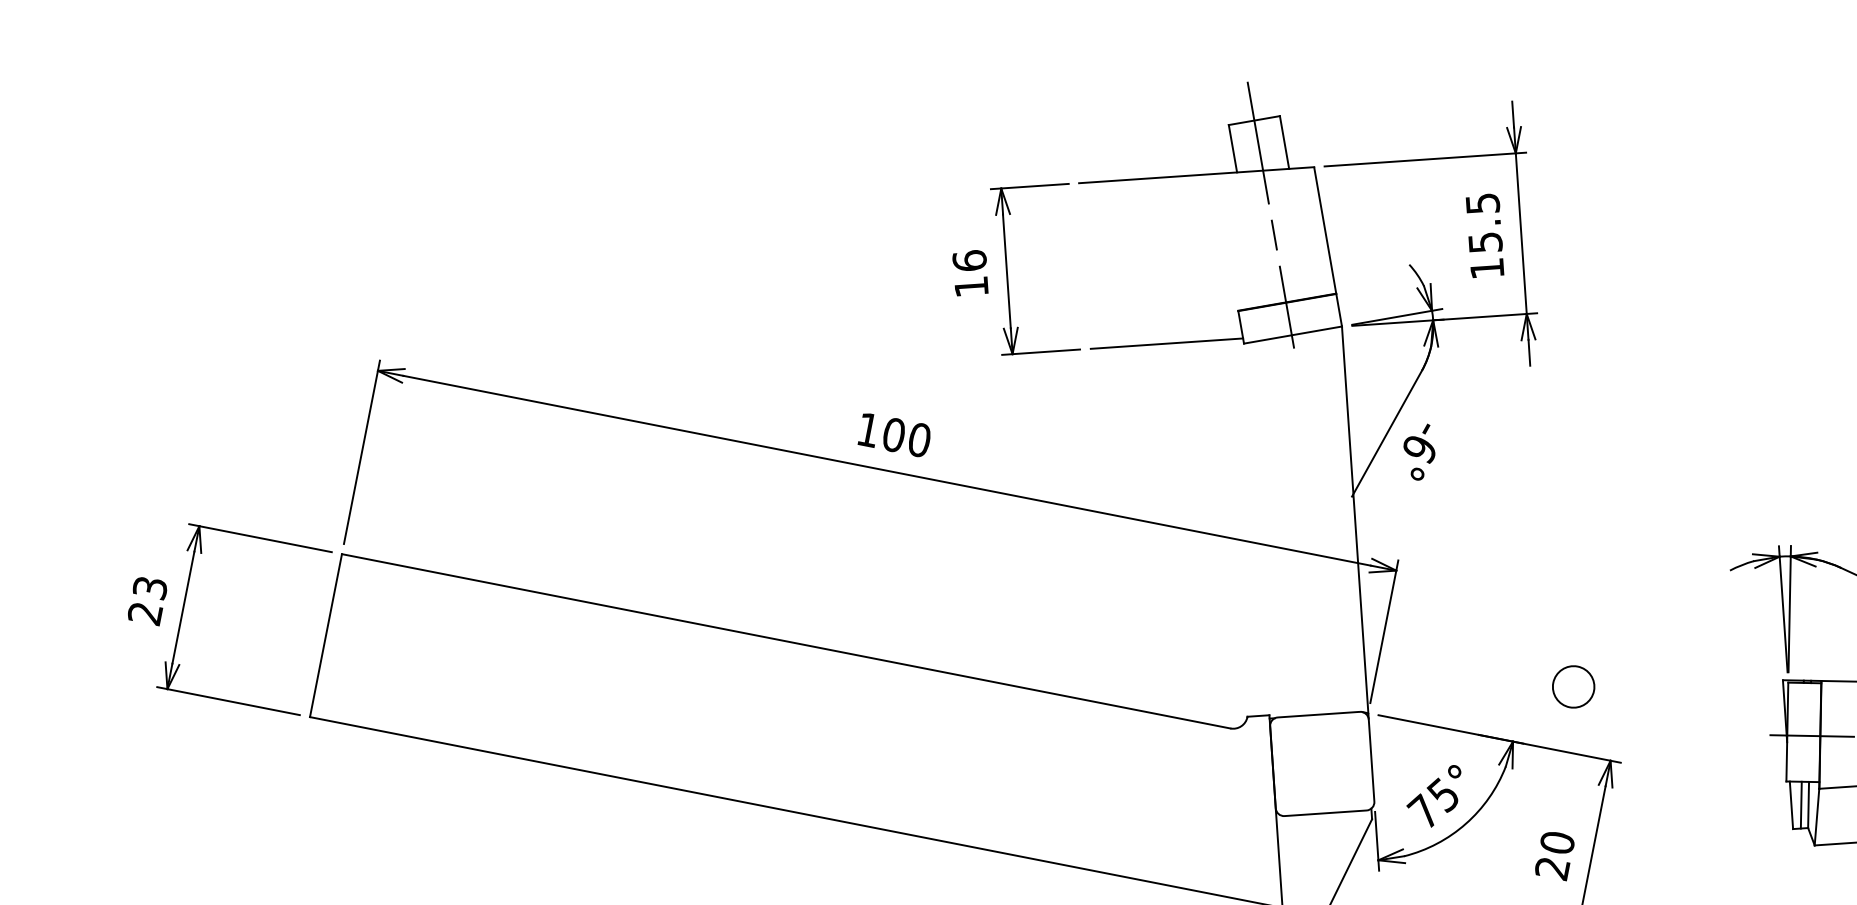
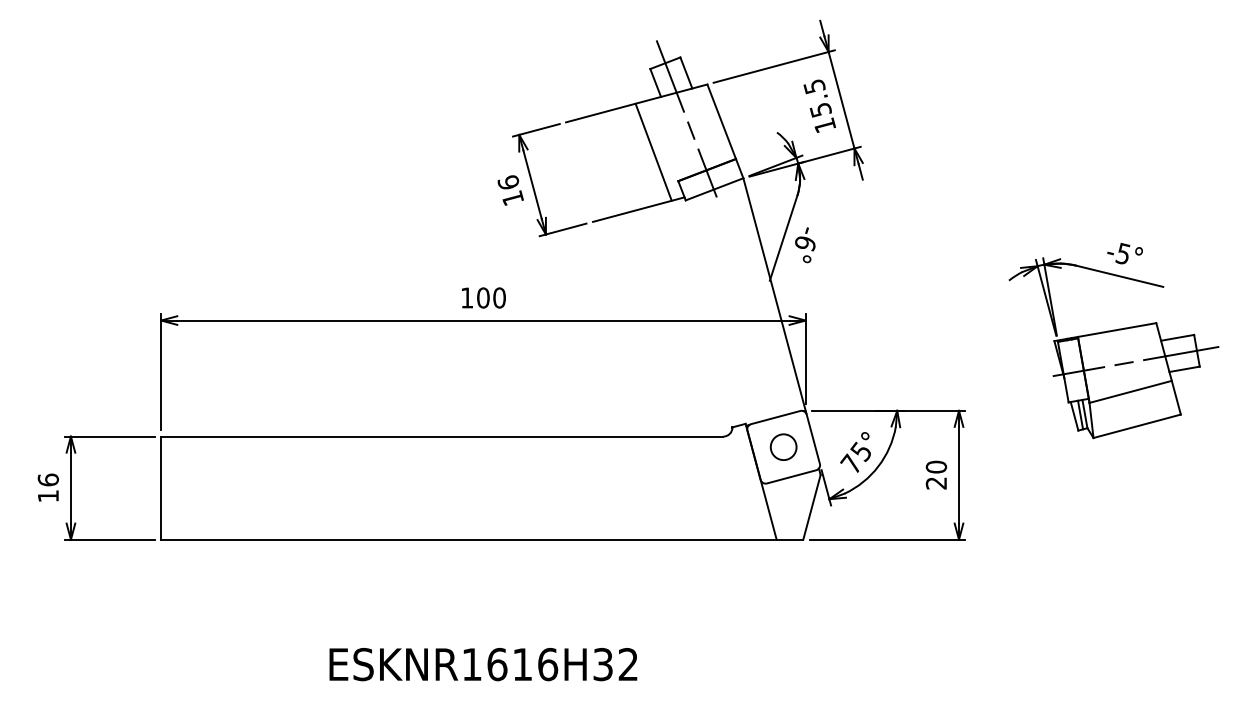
line: (1208, 256) -> (653, 151), added
text: (146, 599) -> (47, 487), 23 -> 16
circle: (1573, 685) -> (783, 446), moved

